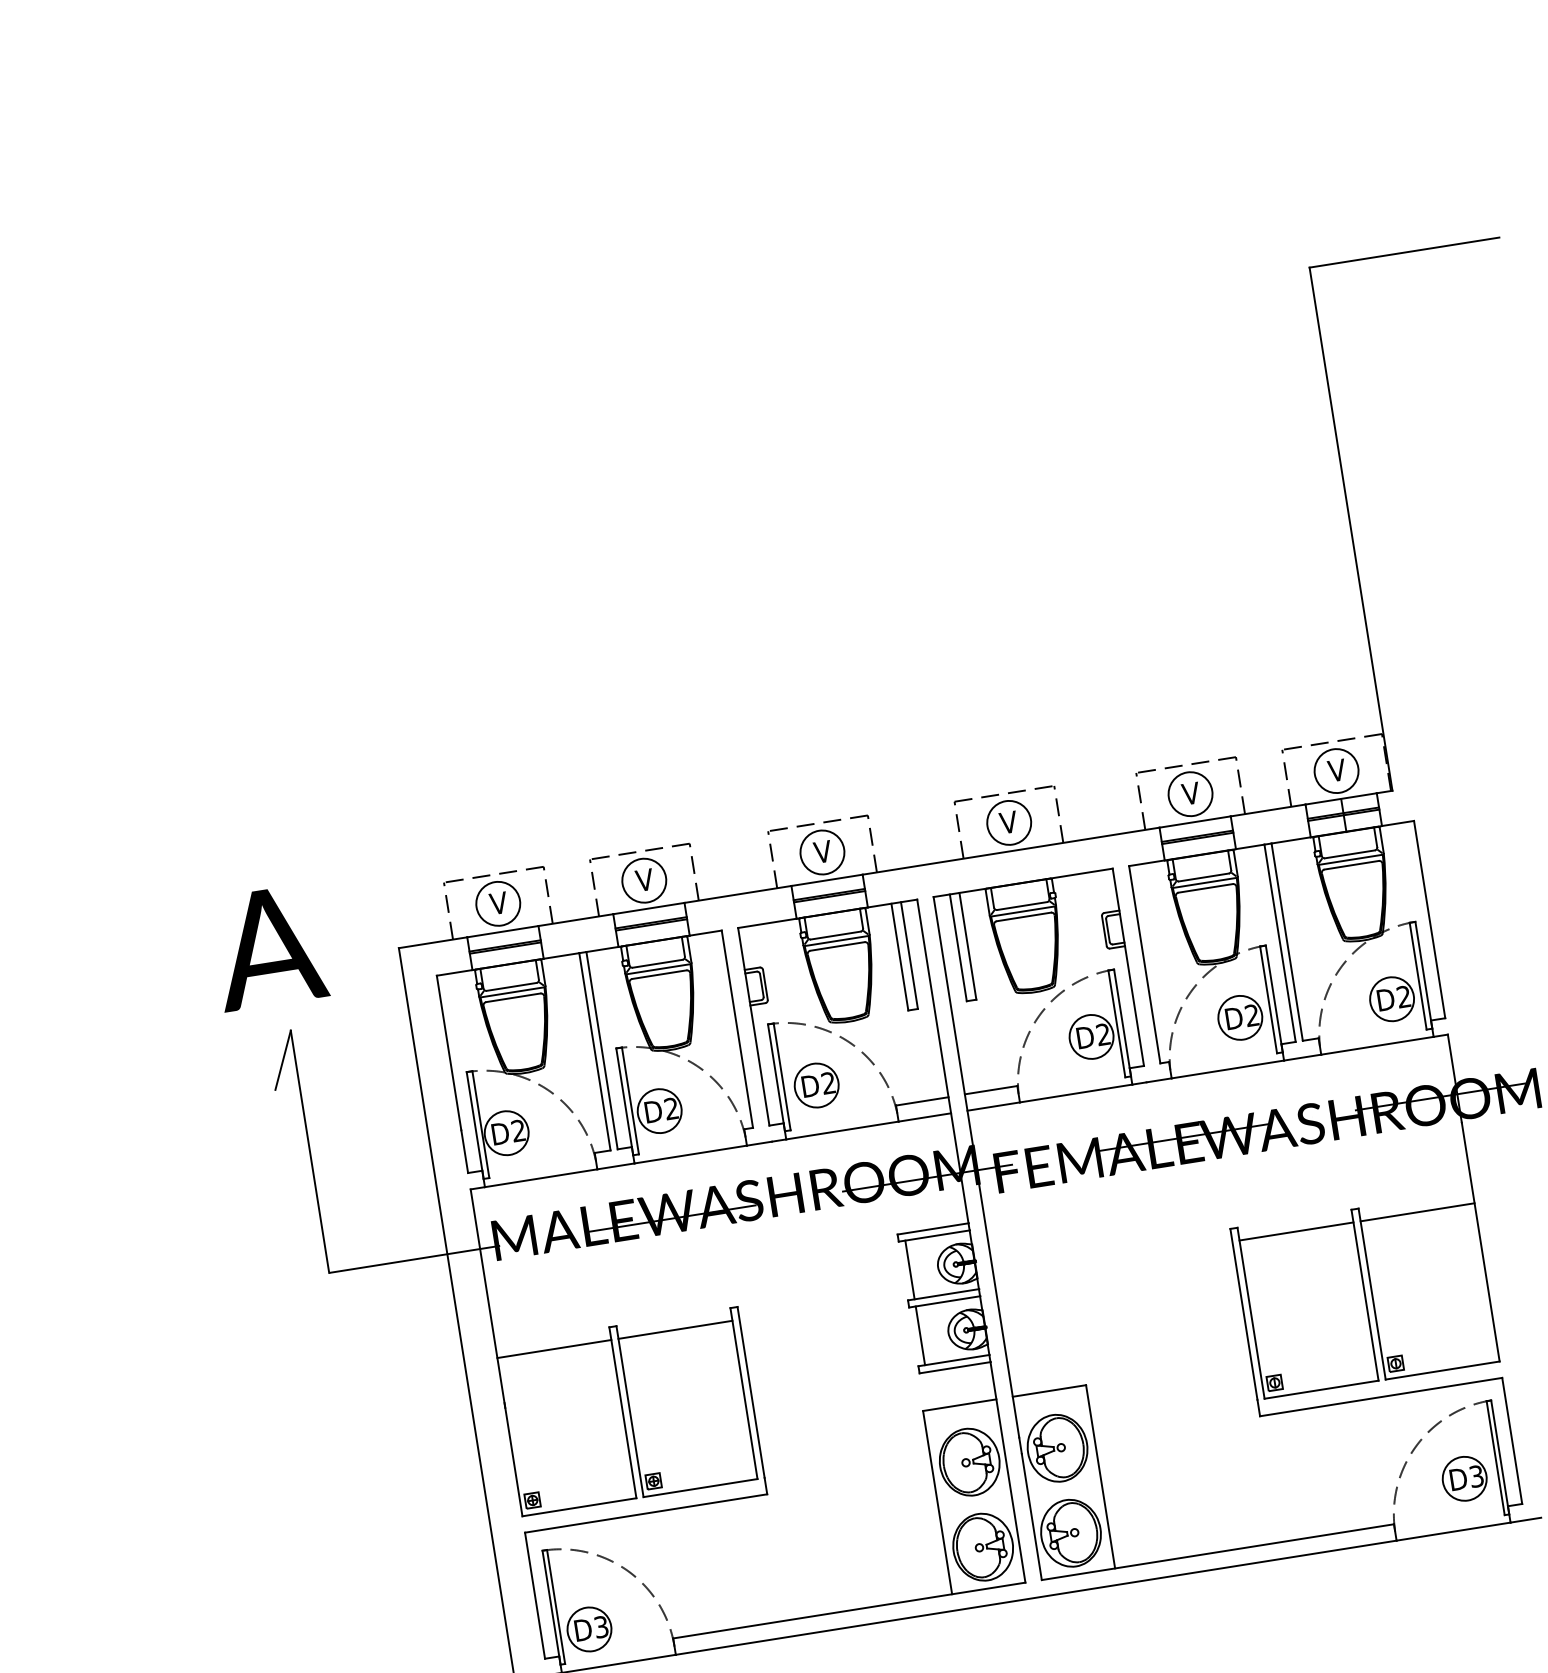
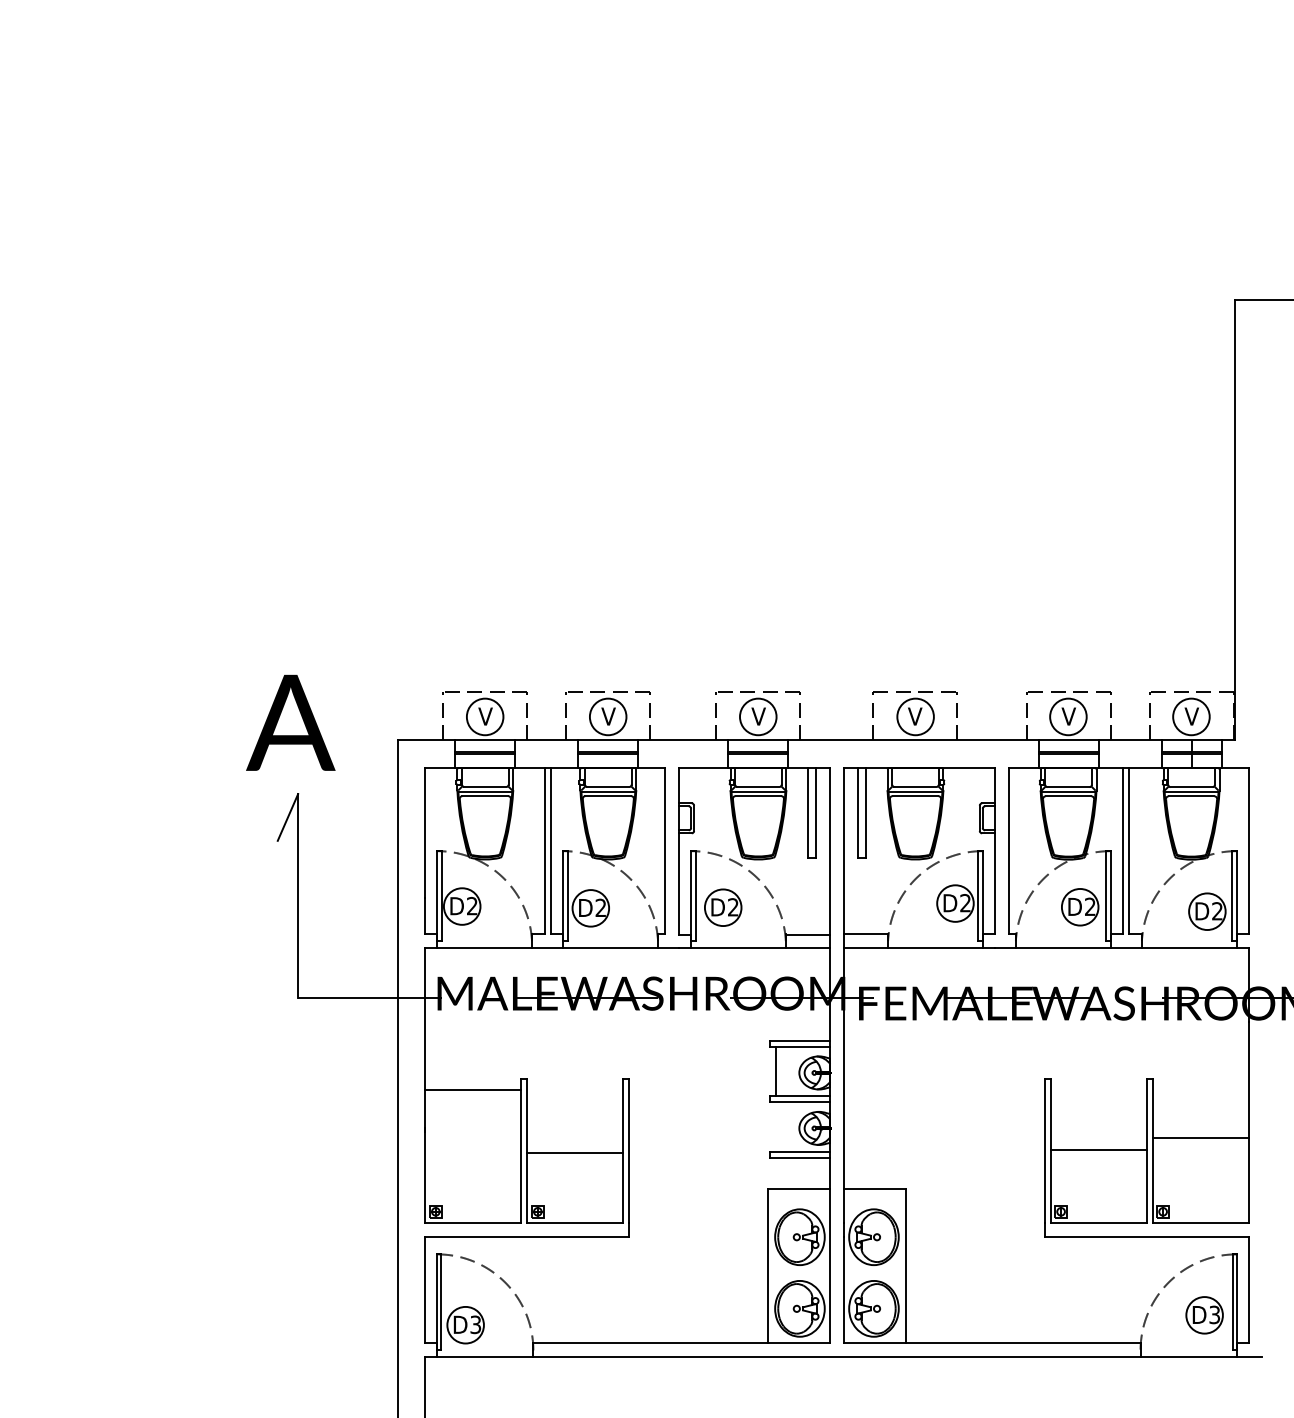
line: (1417, 1212) -> (1200, 1138), moved
line: (1296, 1231) -> (1098, 1150), moved
line: (675, 1330) -> (575, 1153), moved
line: (919, 1335) -> (775, 1126), removed

